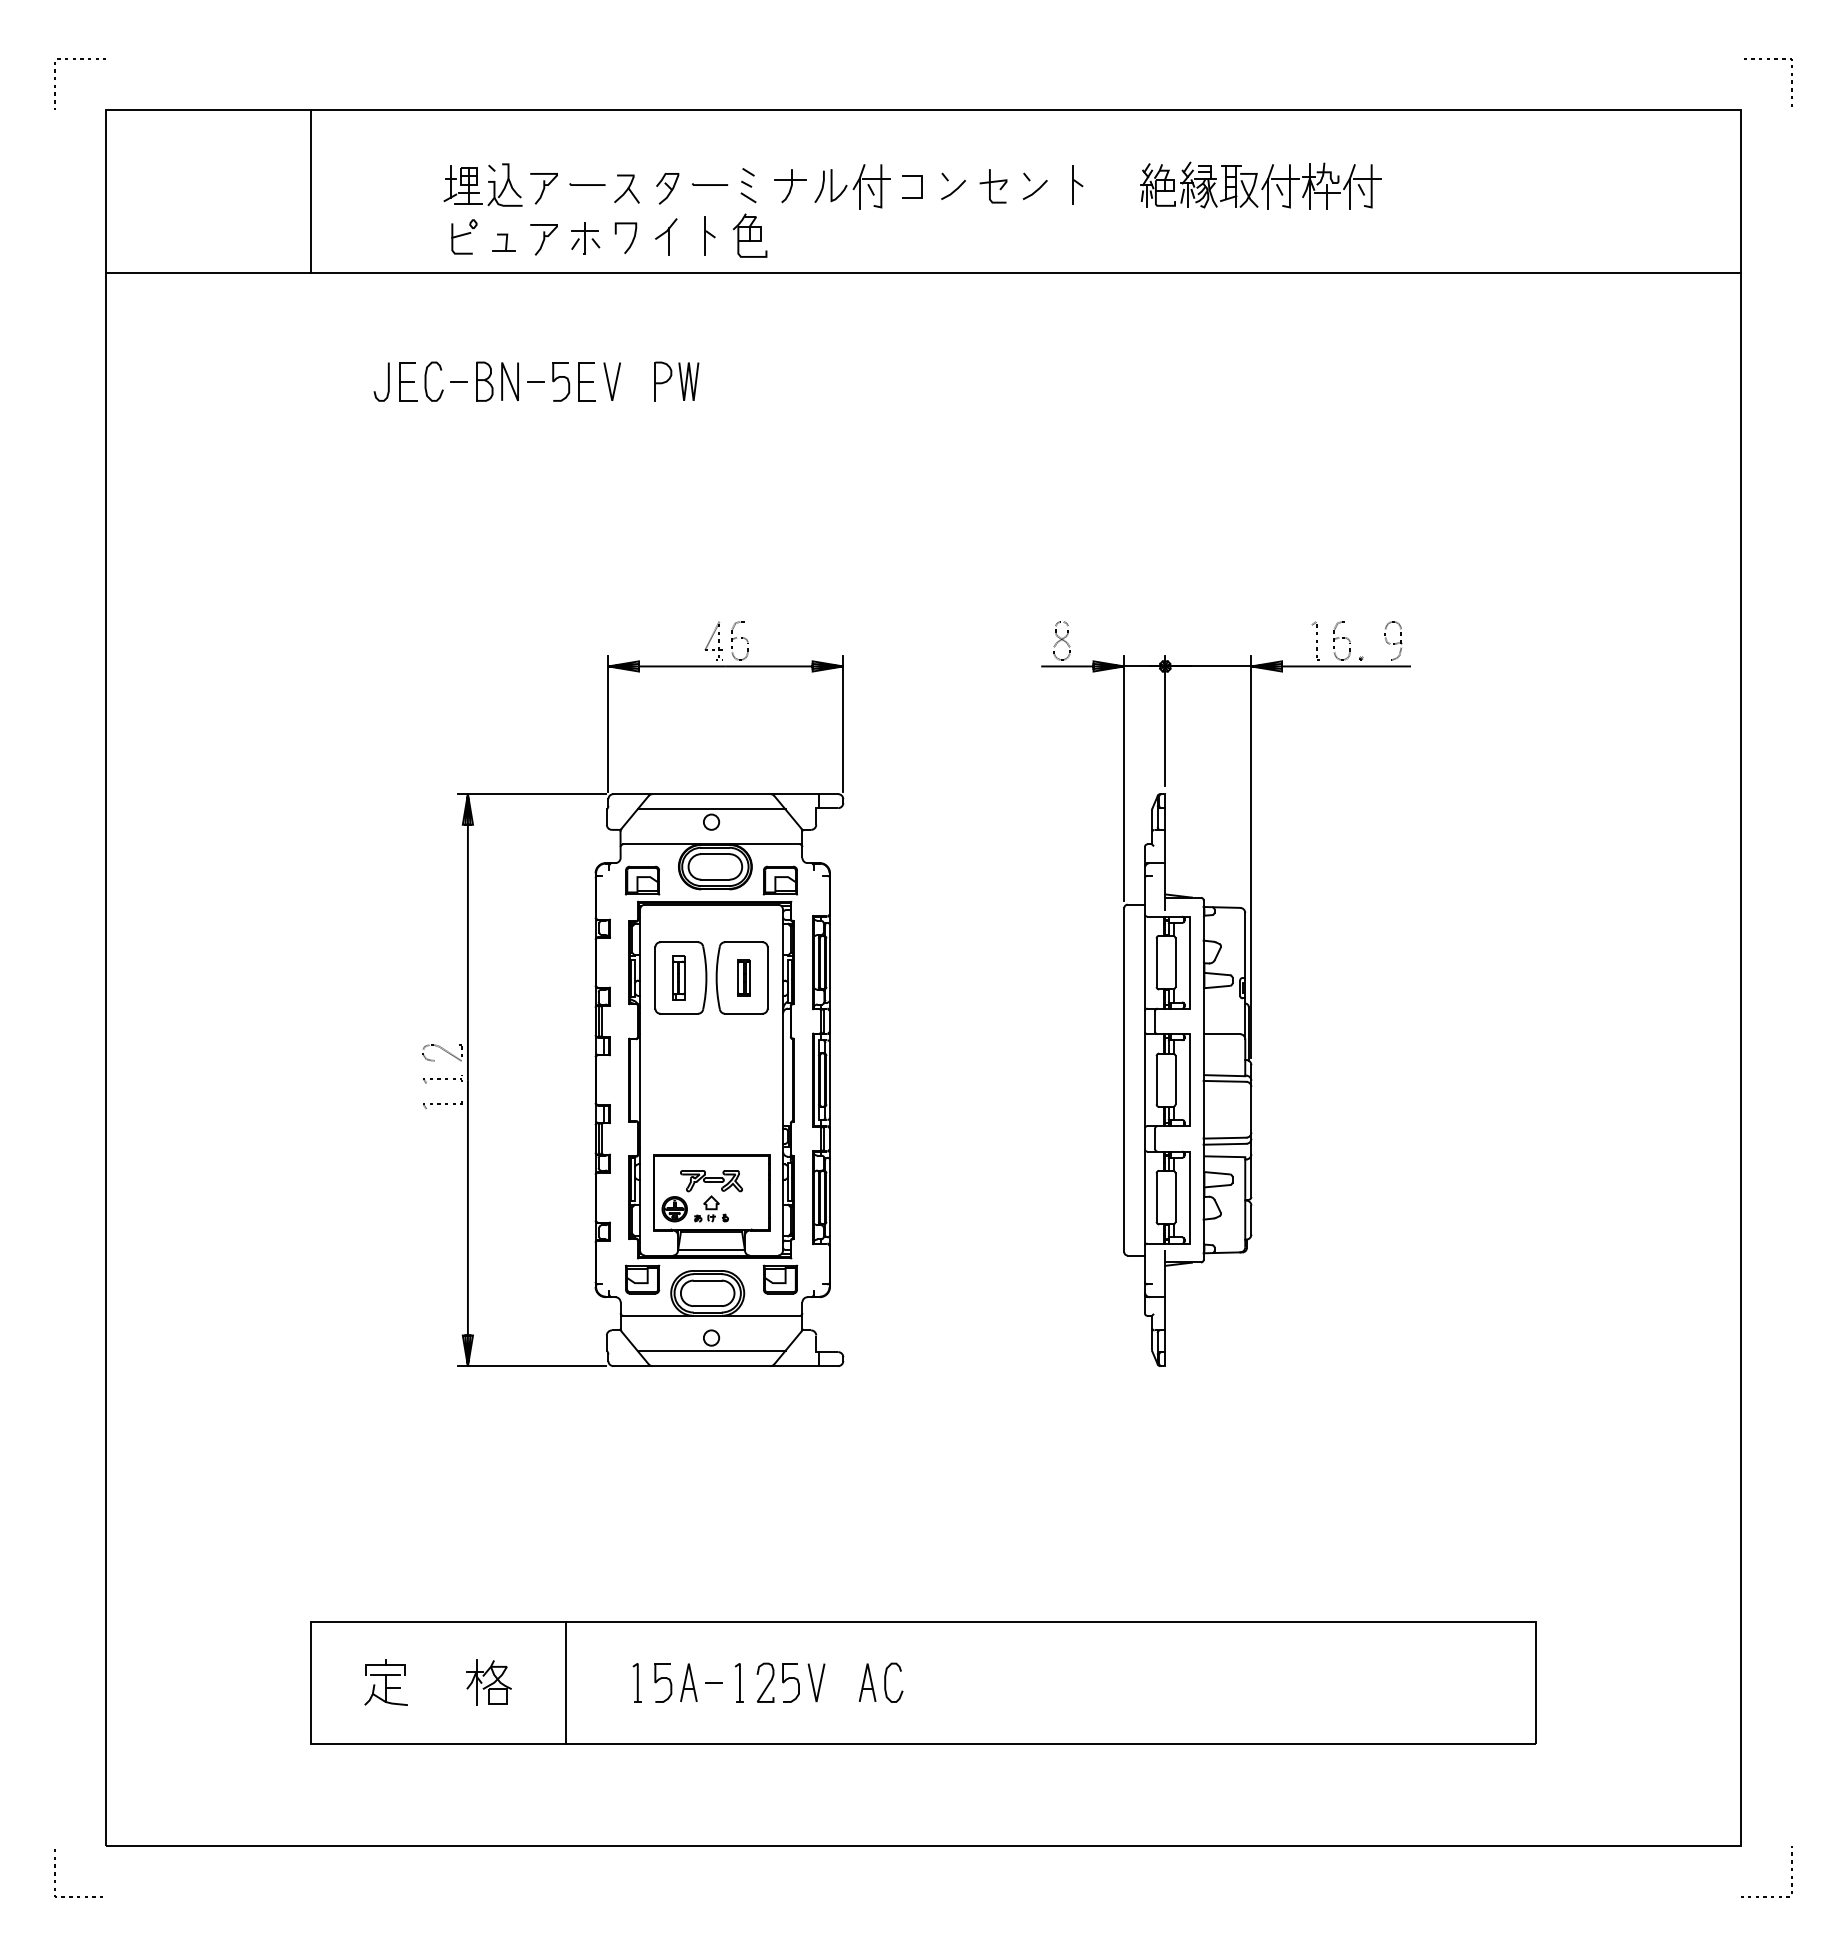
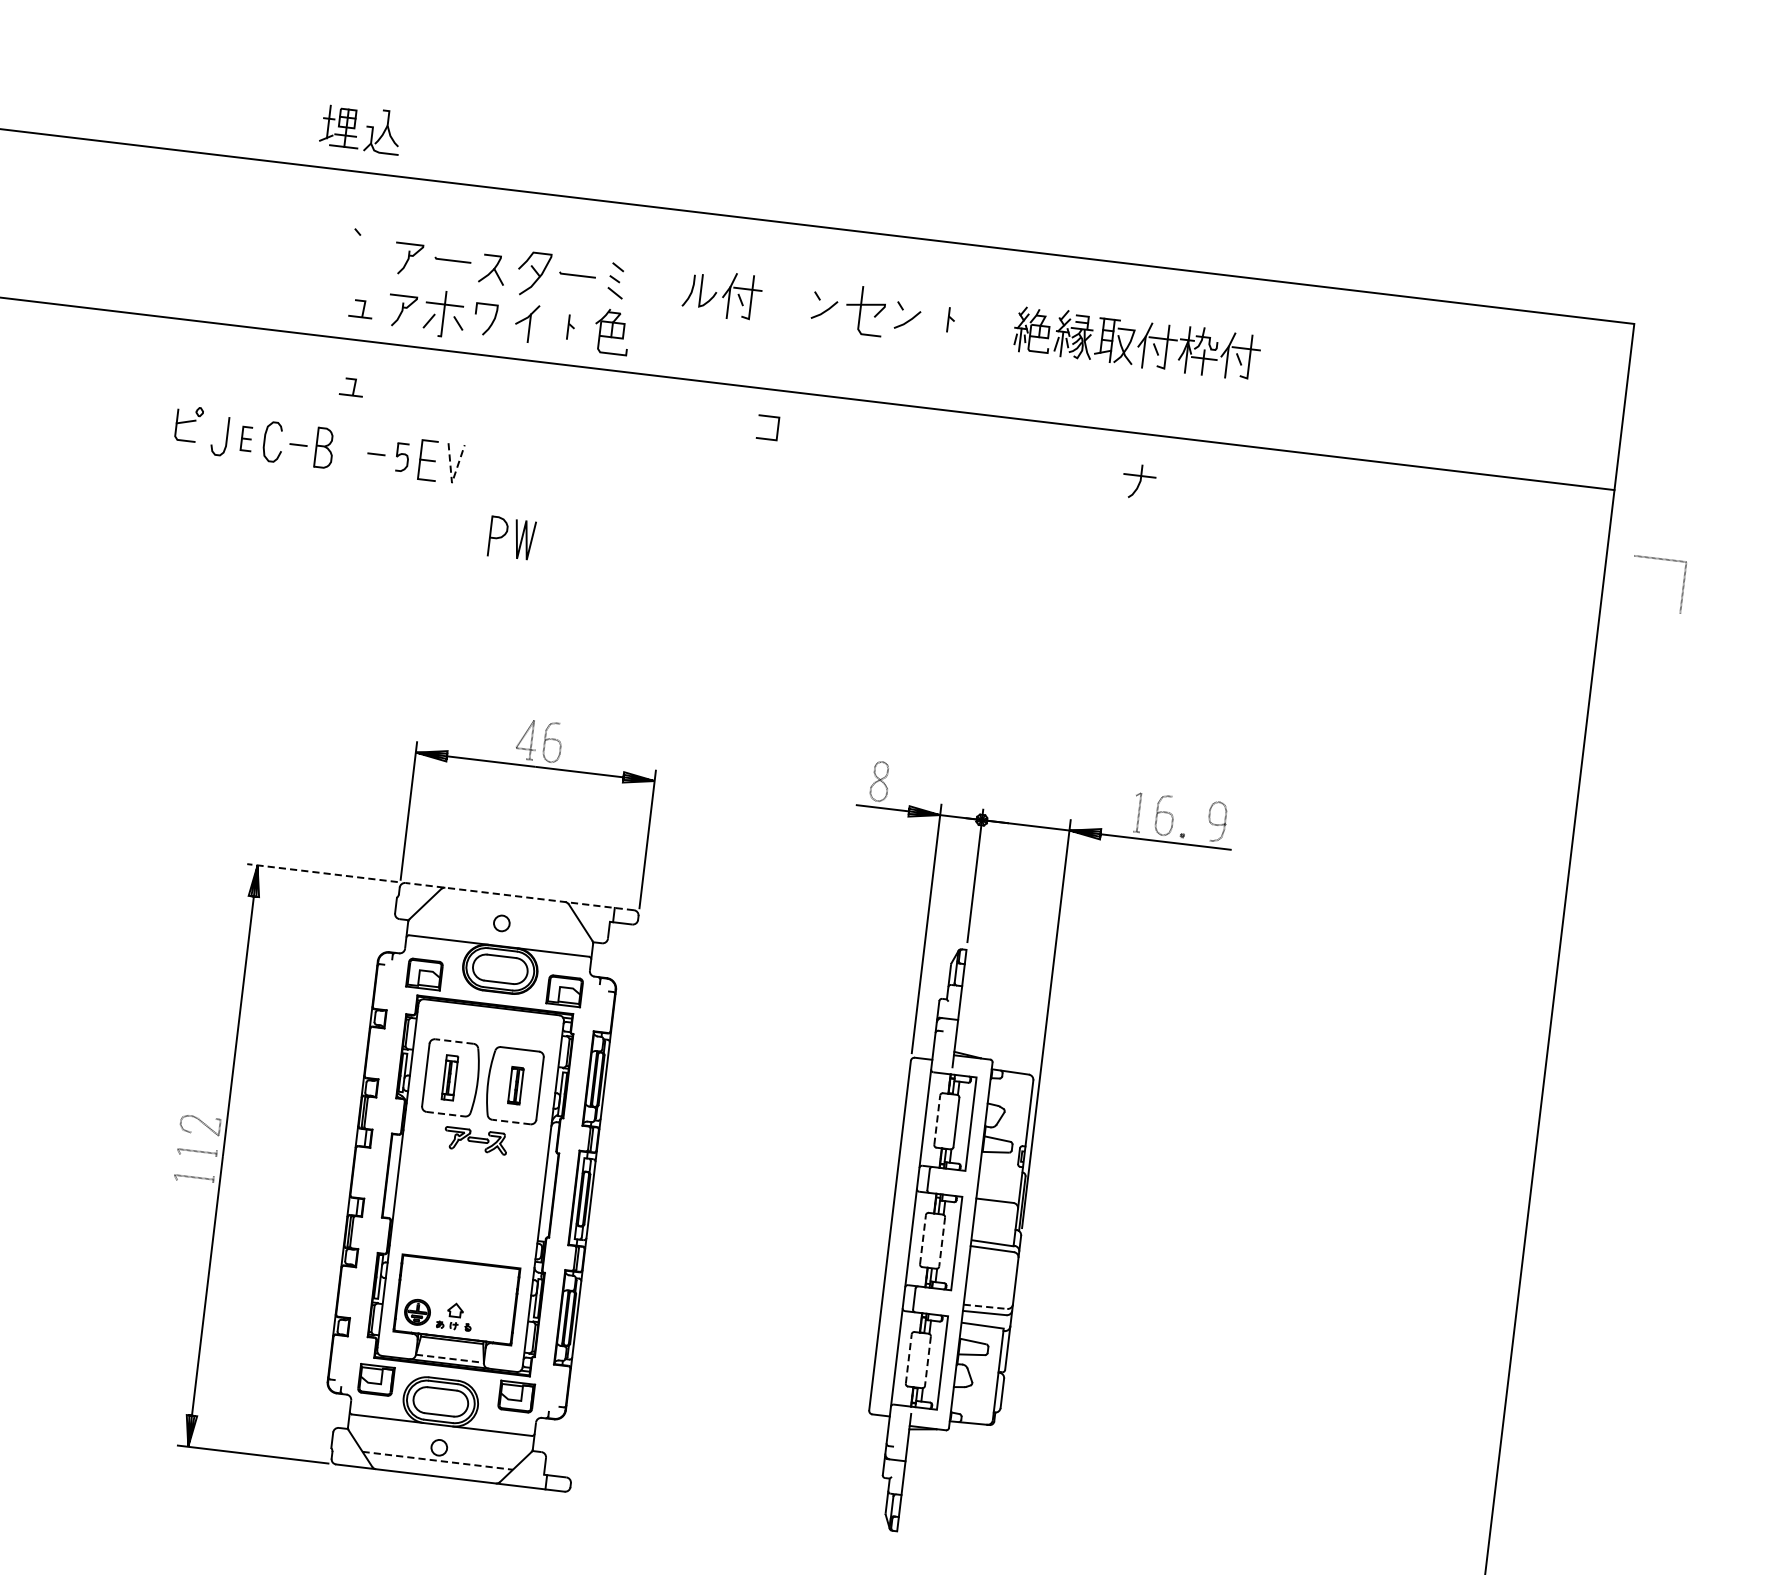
line: (1768, 59) -> (1662, 560), moved
part: (482, 184) -> (360, 128), moved
part: (1077, 184) -> (951, 319), size x0.6
part: (790, 186) -> (1138, 482), moved
line: (921, 186) -> (777, 428), moved
part: (993, 186) -> (865, 311), size x1.4
part: (667, 188) -> (533, 273), size x1.4
line: (310, 191) -> (170, 233), removed
part: (709, 235) -> (570, 326), size x0.6
part: (464, 236) -> (189, 423), moved
part: (585, 238) -> (444, 314), size x1.4
part: (503, 319) -> (351, 387), added
part: (408, 381) -> (247, 438), size x0.6
line: (509, 381) -> (349, 450), removed
part: (561, 381) -> (402, 457), size x0.7
part: (676, 381) -> (511, 538), moved
line: (612, 400) -> (452, 482), solid -> dashed
line: (531, 794) -> (322, 873), solid -> dashed
line: (725, 794) -> (519, 896), solid -> dashed
line: (711, 809) -> (503, 910), removed
line: (679, 942) -> (454, 1041), solid -> dashed
line: (1156, 962) -> (937, 1119), solid -> dashed
line: (679, 1013) -> (446, 1113), solid -> dashed
line: (743, 1013) -> (511, 1121), solid -> dashed
line: (1156, 1079) -> (922, 1238), solid -> dashed
line: (1175, 1080) -> (942, 1242), solid -> dashed
line: (1225, 1138) -> (985, 1307), solid -> dashed
part: (711, 1181) -> (475, 1141), moved
line: (1156, 1197) -> (908, 1358), solid -> dashed
line: (1175, 1198) -> (927, 1362), solid -> dashed
line: (712, 1250) -> (450, 1358), solid -> dashed
line: (711, 1350) -> (437, 1460), solid -> dashed

